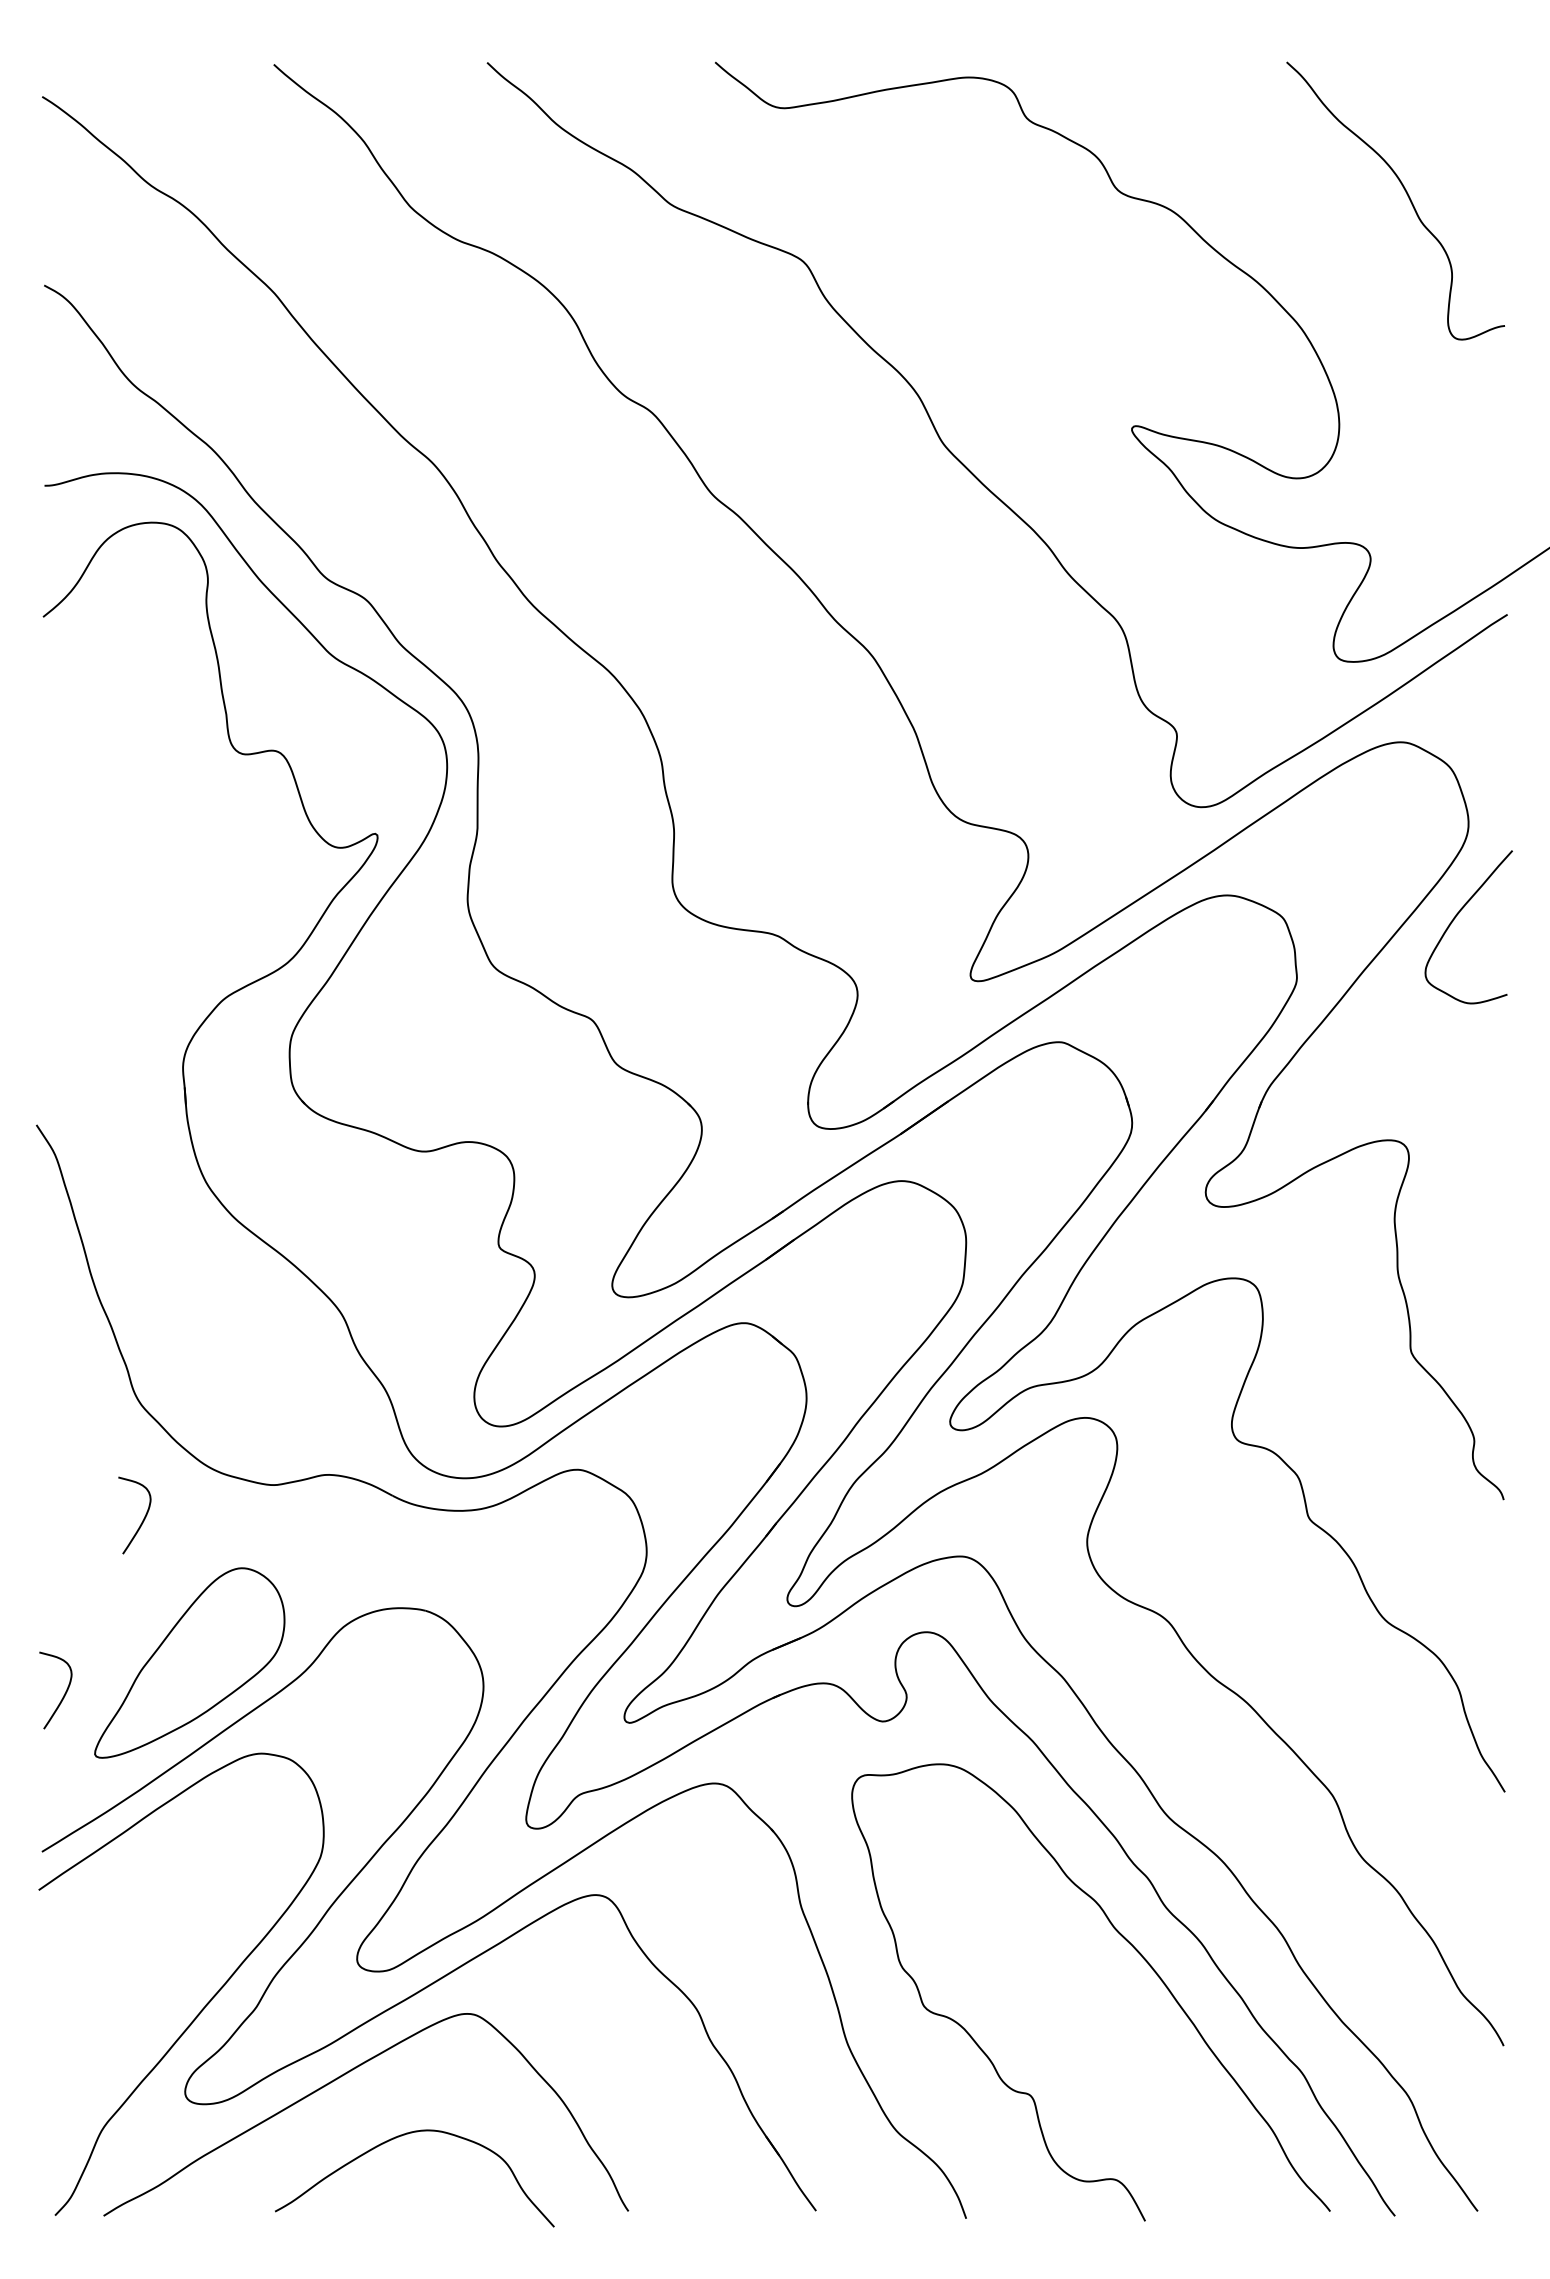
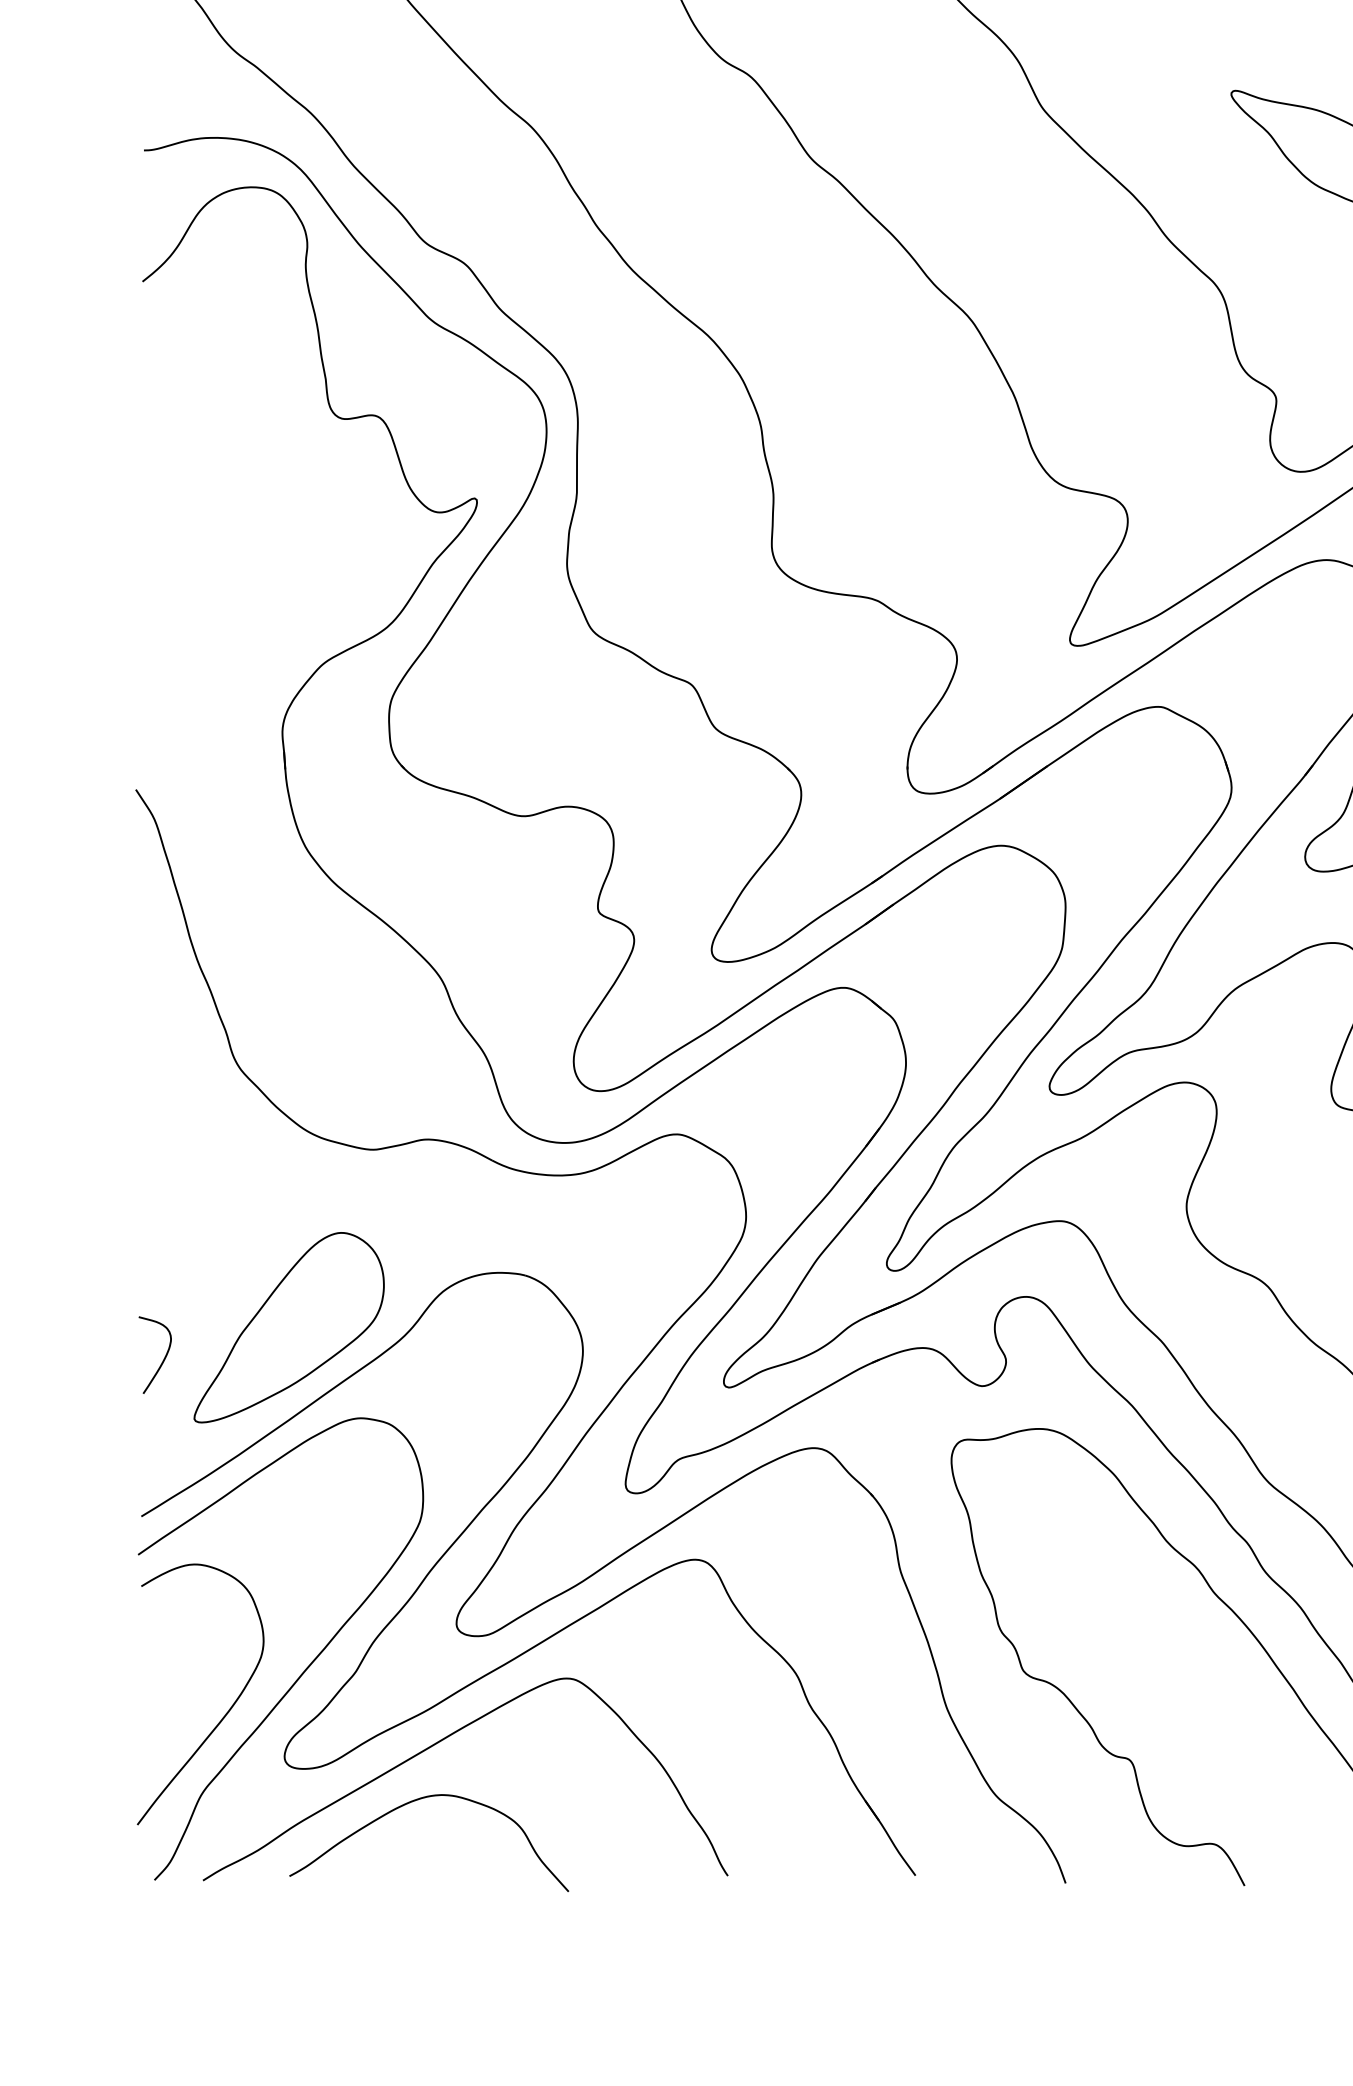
curve: (142, 1520) -> (241, 1185), removed
curve: (126, 2048) -> (225, 1713), added
curve: (399, 2137) -> (413, 1802), moved

